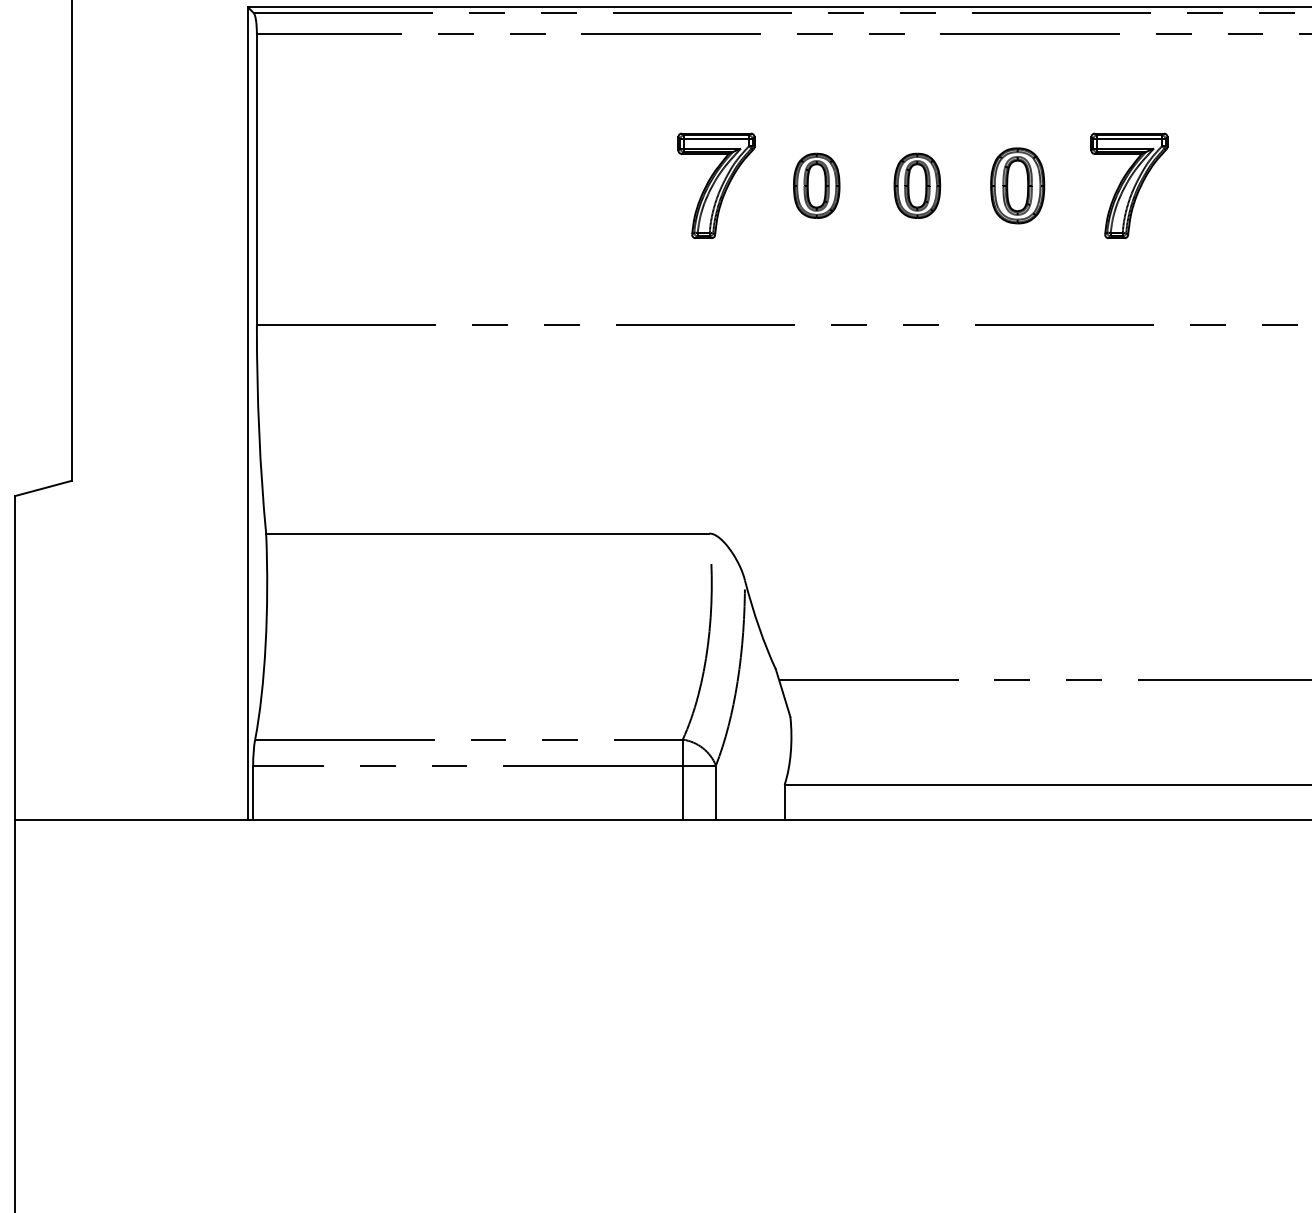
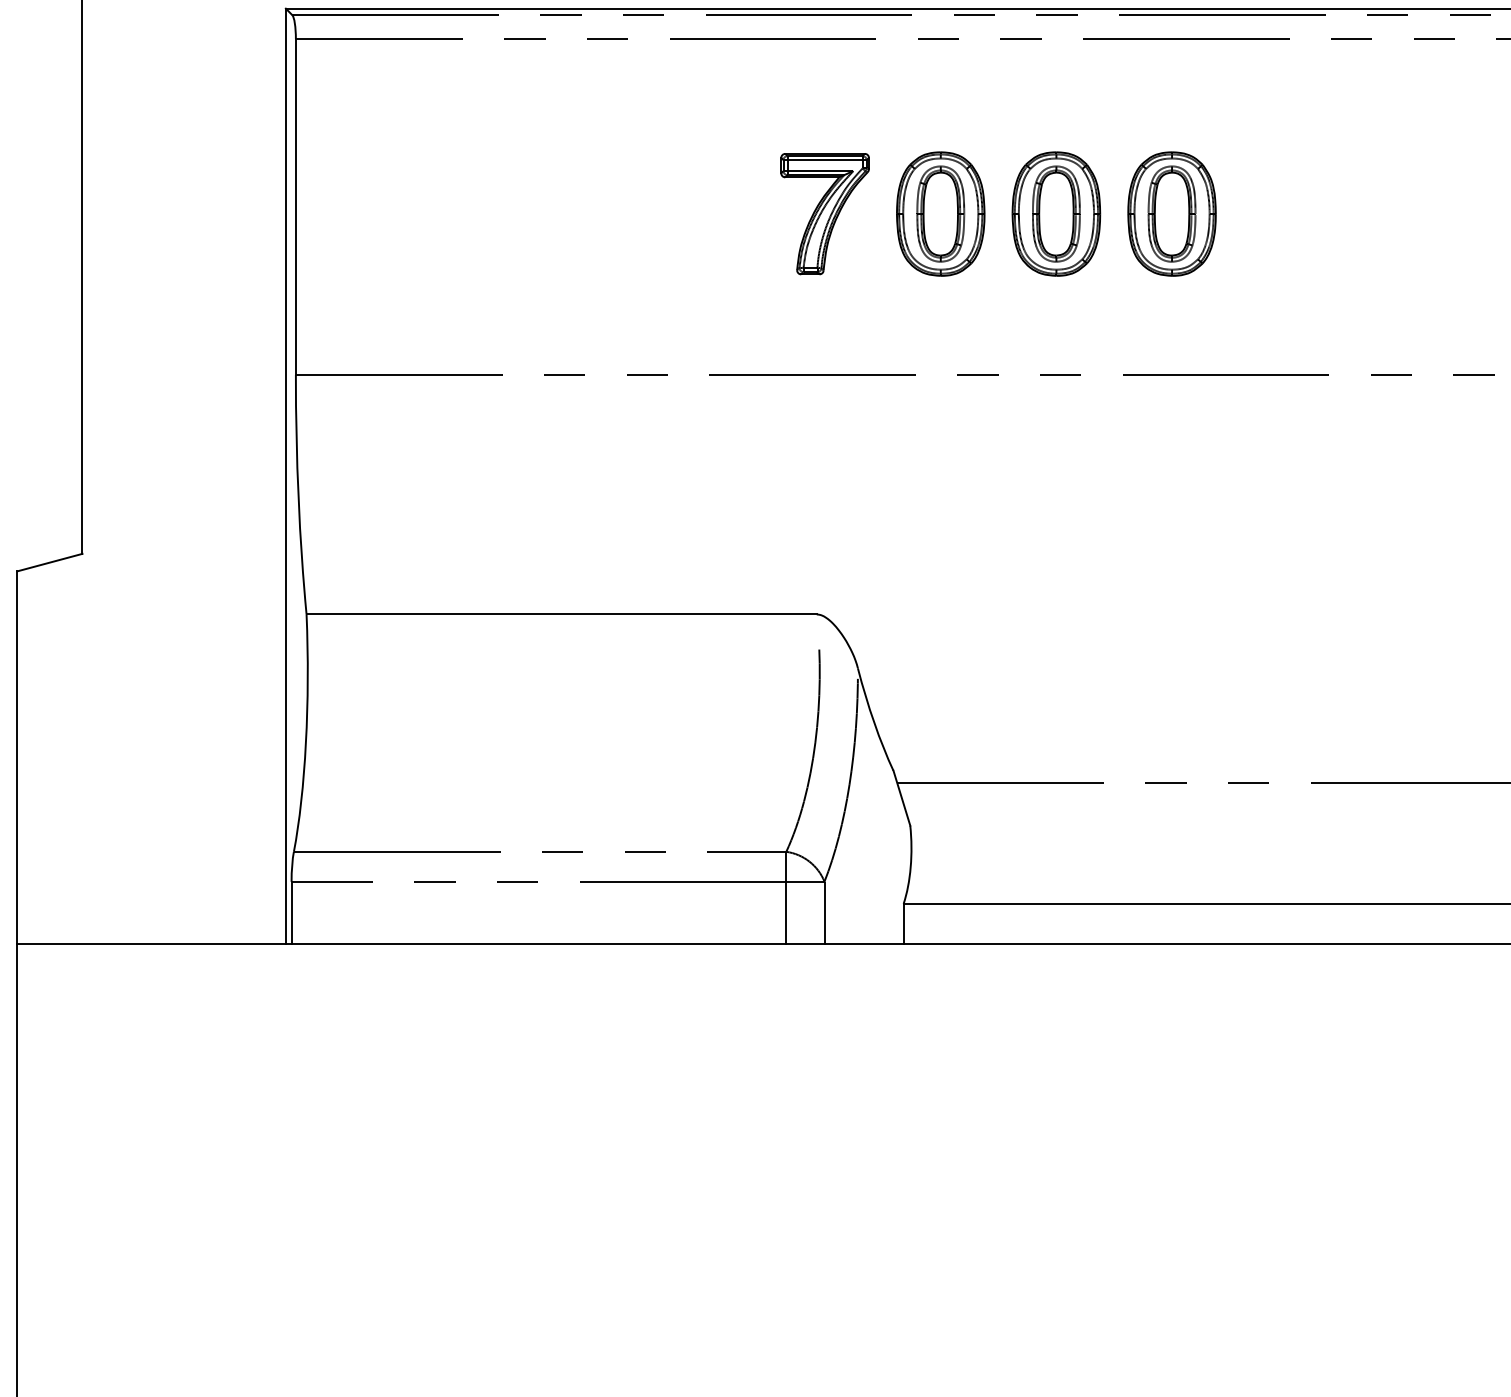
part: (816, 185) -> (940, 213), size x1.67
part: (917, 185) -> (1056, 213), size x1.67
part: (1017, 185) -> (1171, 213), size x1.43
part: (1129, 185) -> (1300, 213), removed

